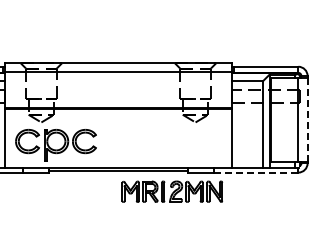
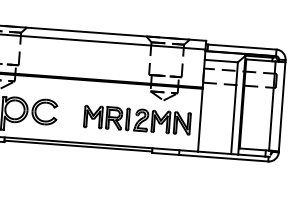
line: (307, 119) -> (282, 106), dashed -> solid
line: (256, 172) -> (224, 158), dashed -> solid
part: (172, 191) -> (137, 119), moved

